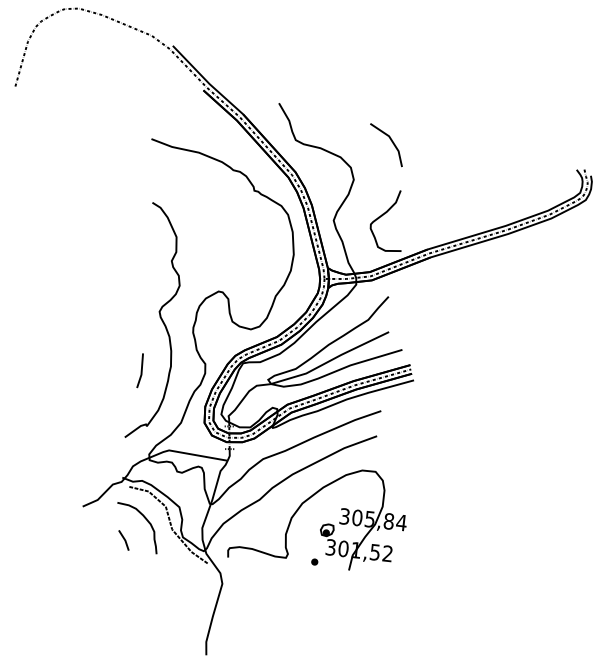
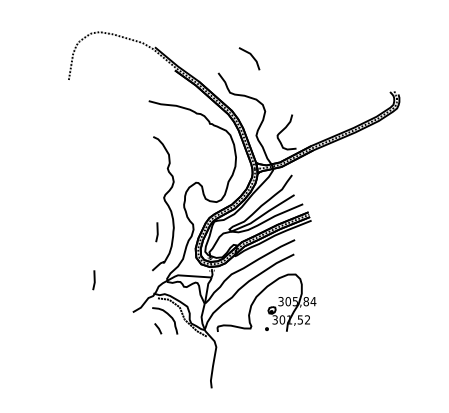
line: (390, 141) -> (251, 56), moved
line: (19, 443) -> (93, 280), added

